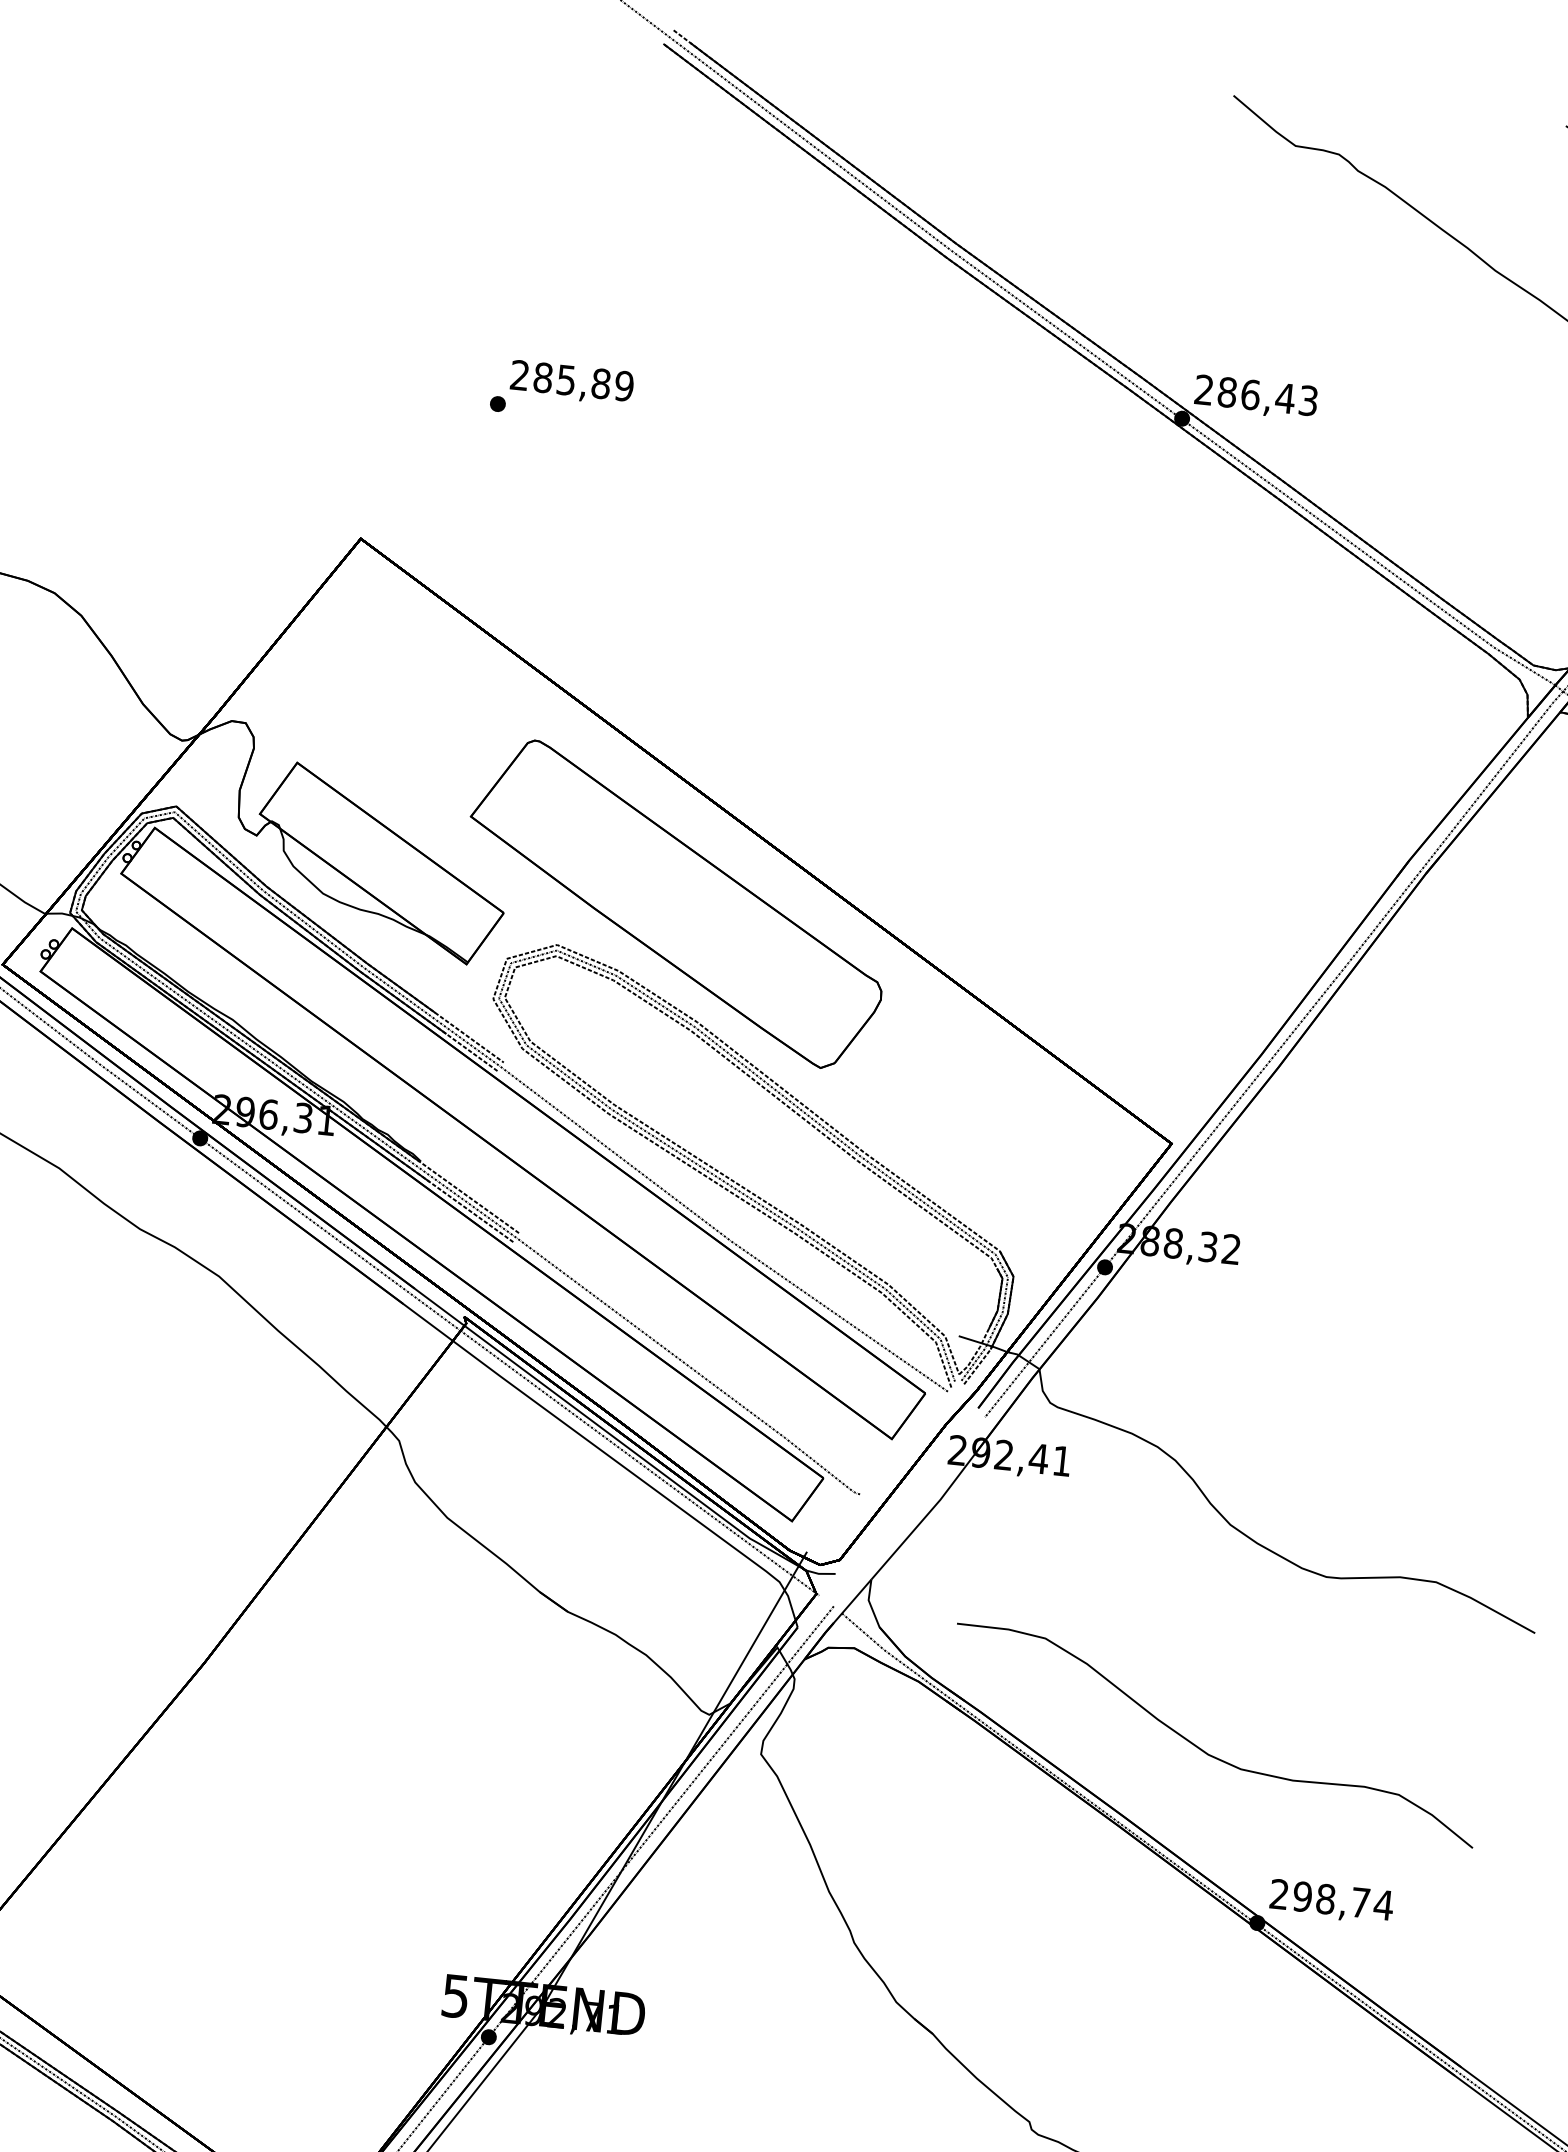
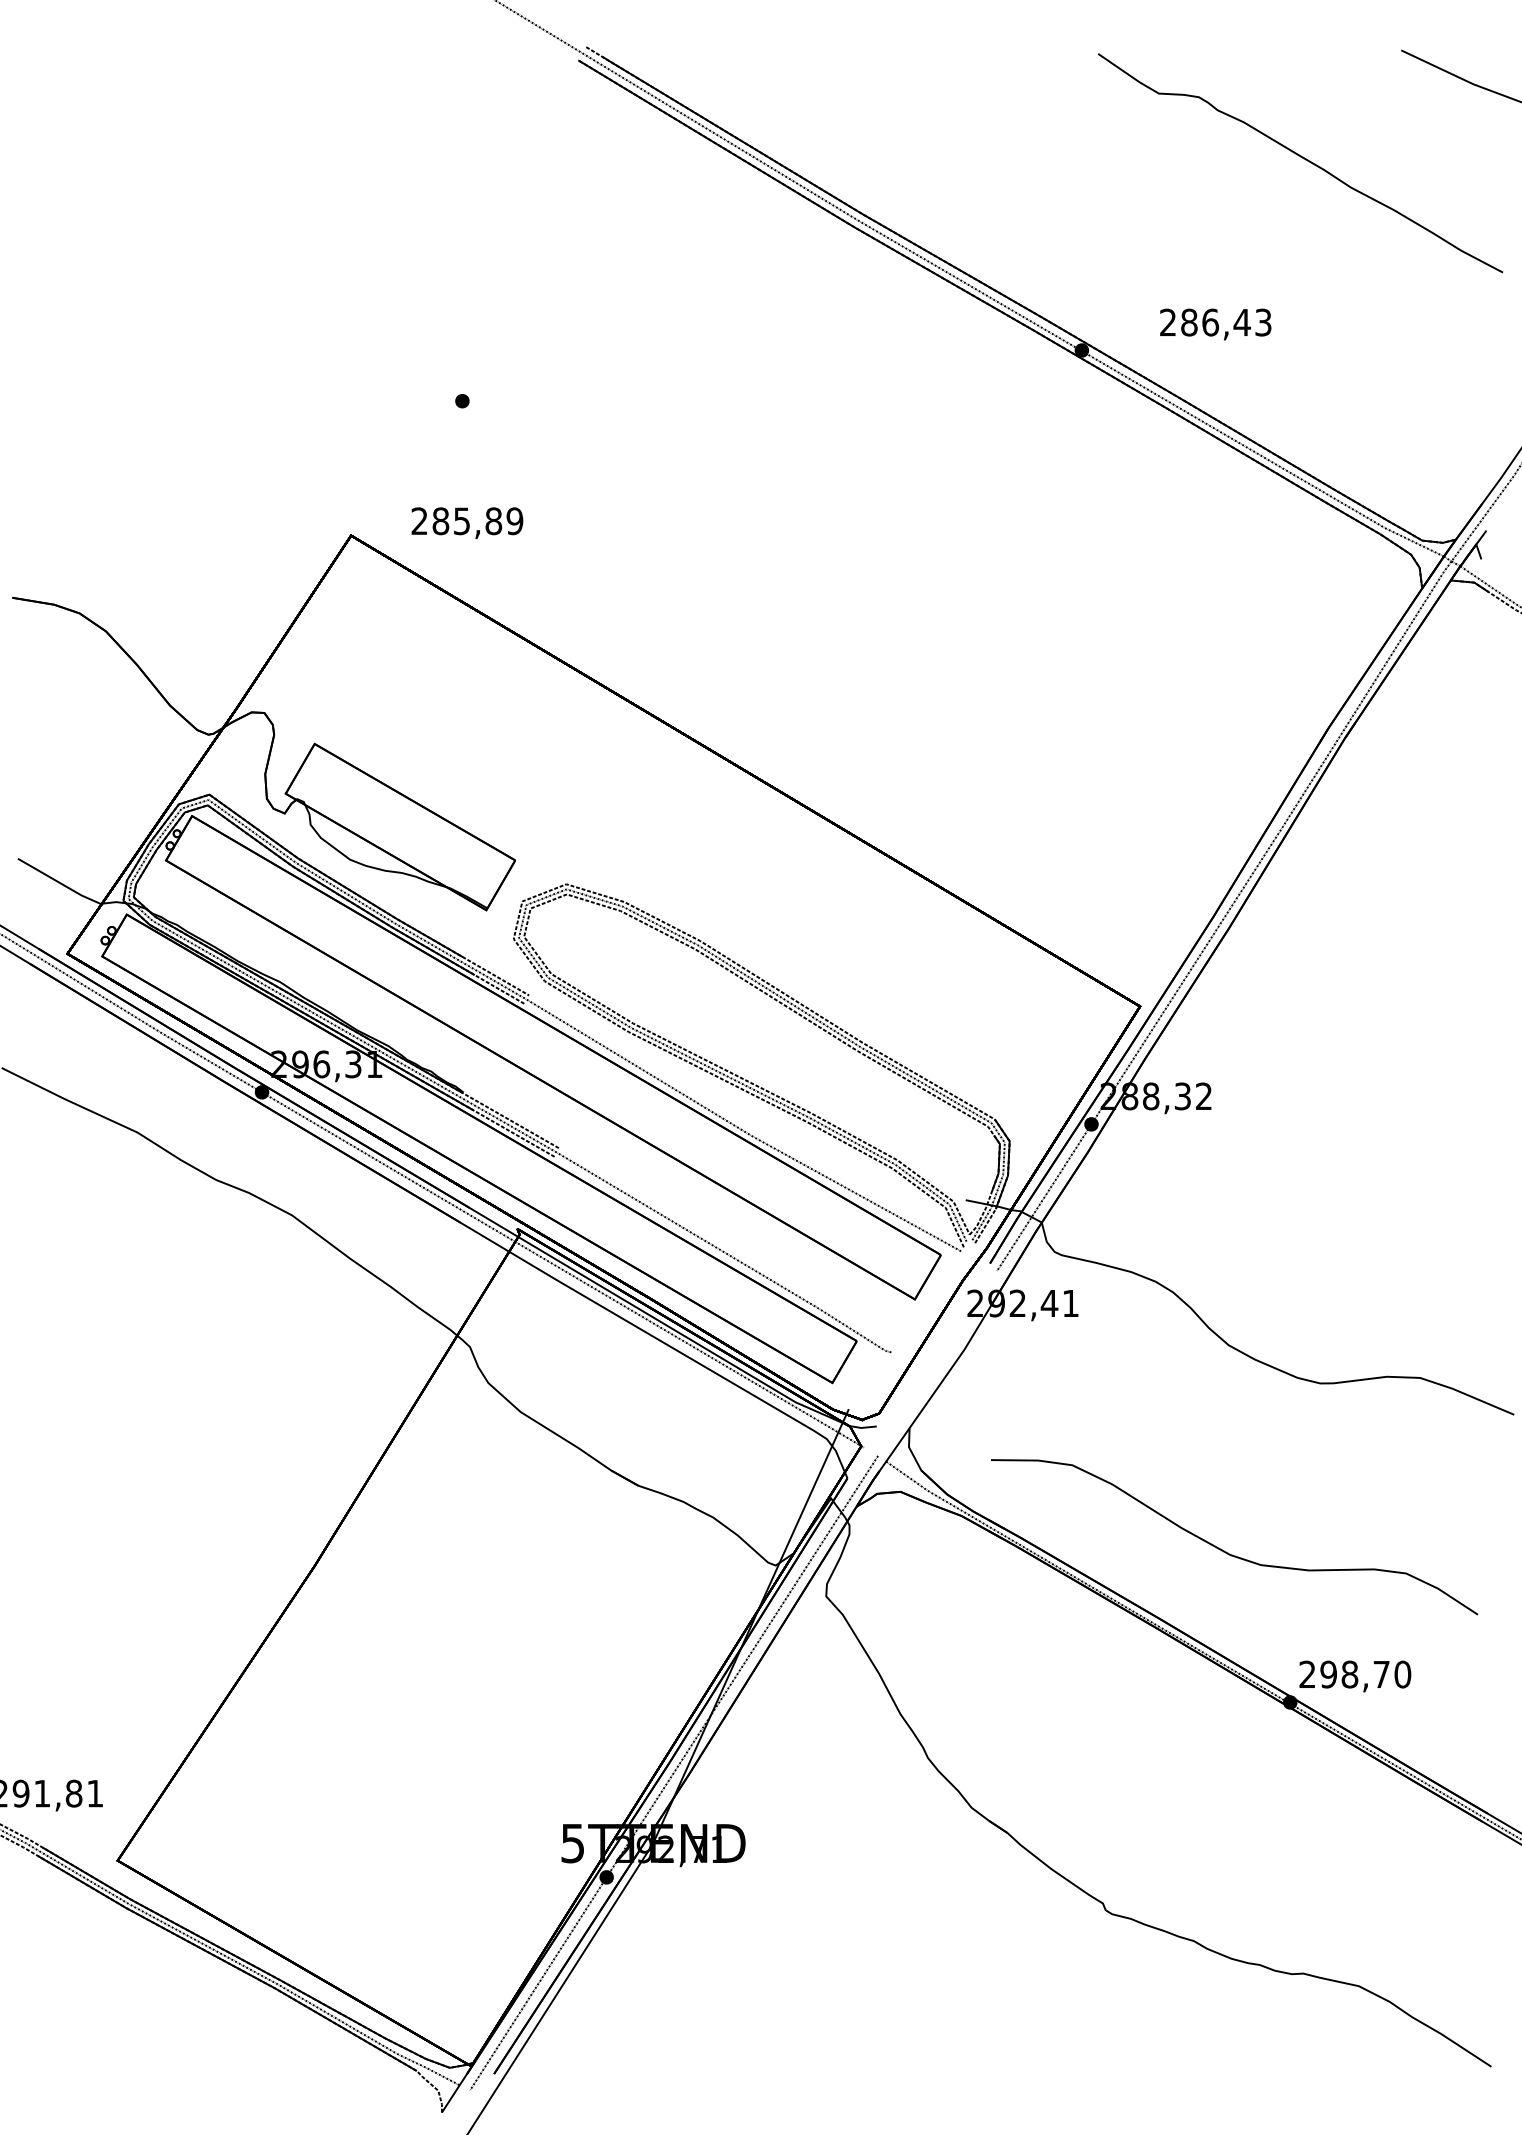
text: (572, 382) -> (467, 522), moved
text: (1255, 397) -> (1215, 324), moved
part: (675, 903) -> (669, 835), removed
text: (1383, 1905) -> (1402, 1674), 298,74 -> 298,70

